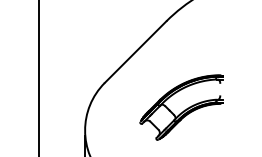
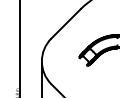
part: (180, 107) -> (98, 50), moved

